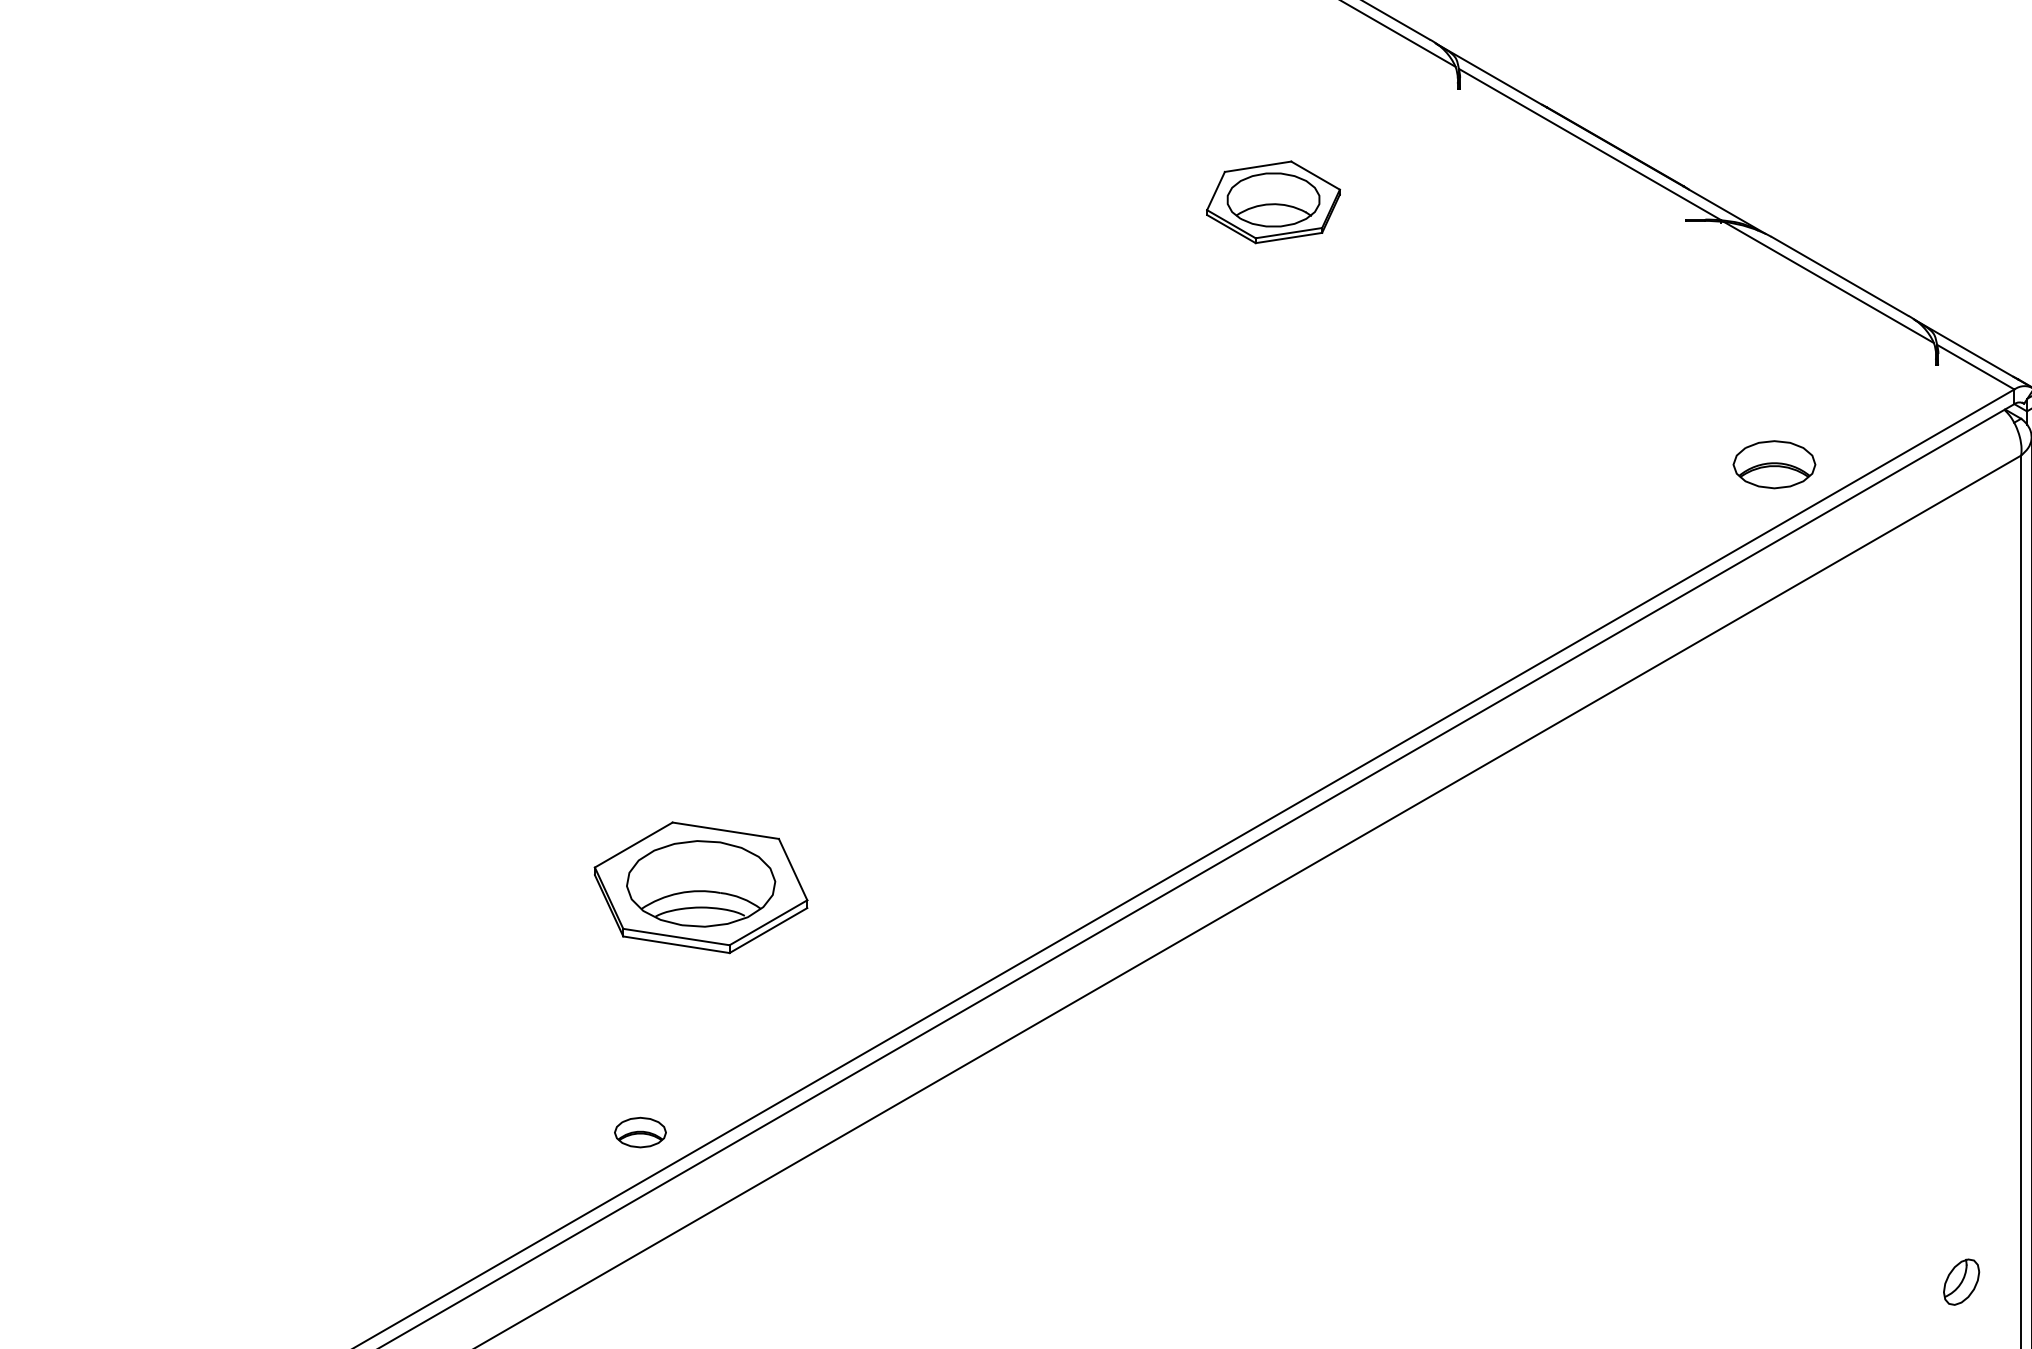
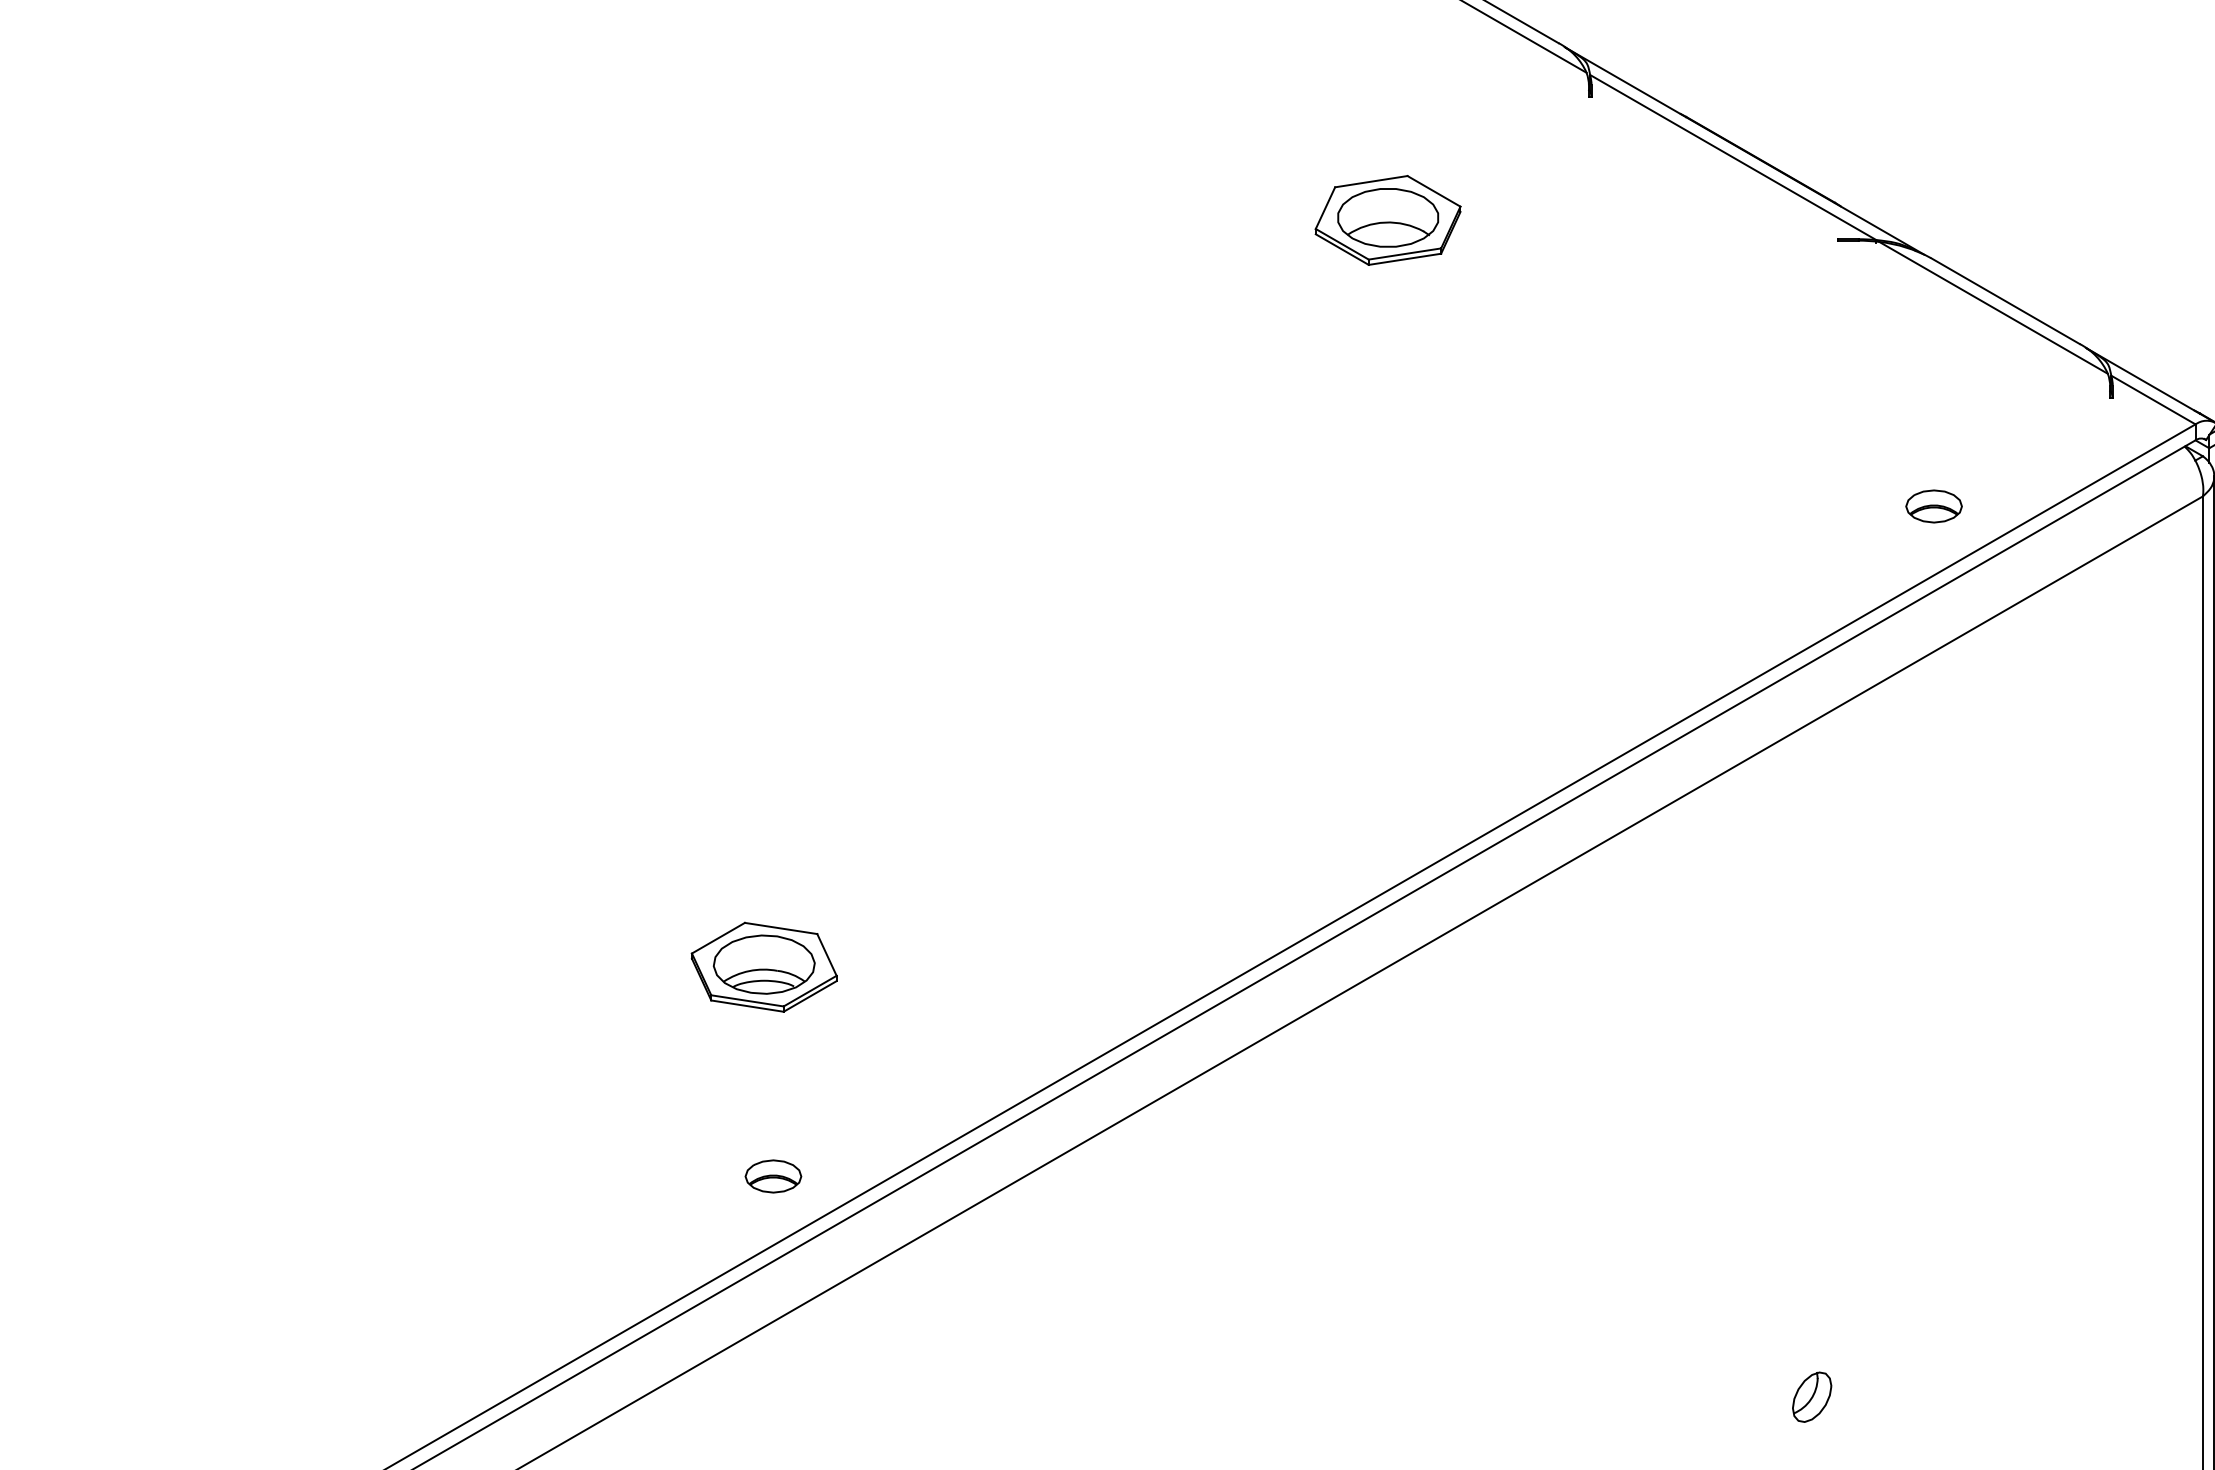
part: (1774, 464) -> (1934, 506), size x0.62
part: (700, 887) -> (763, 967), size x0.62
part: (640, 1132) -> (773, 1176), moved
part: (1961, 1281) -> (1812, 1396), moved

